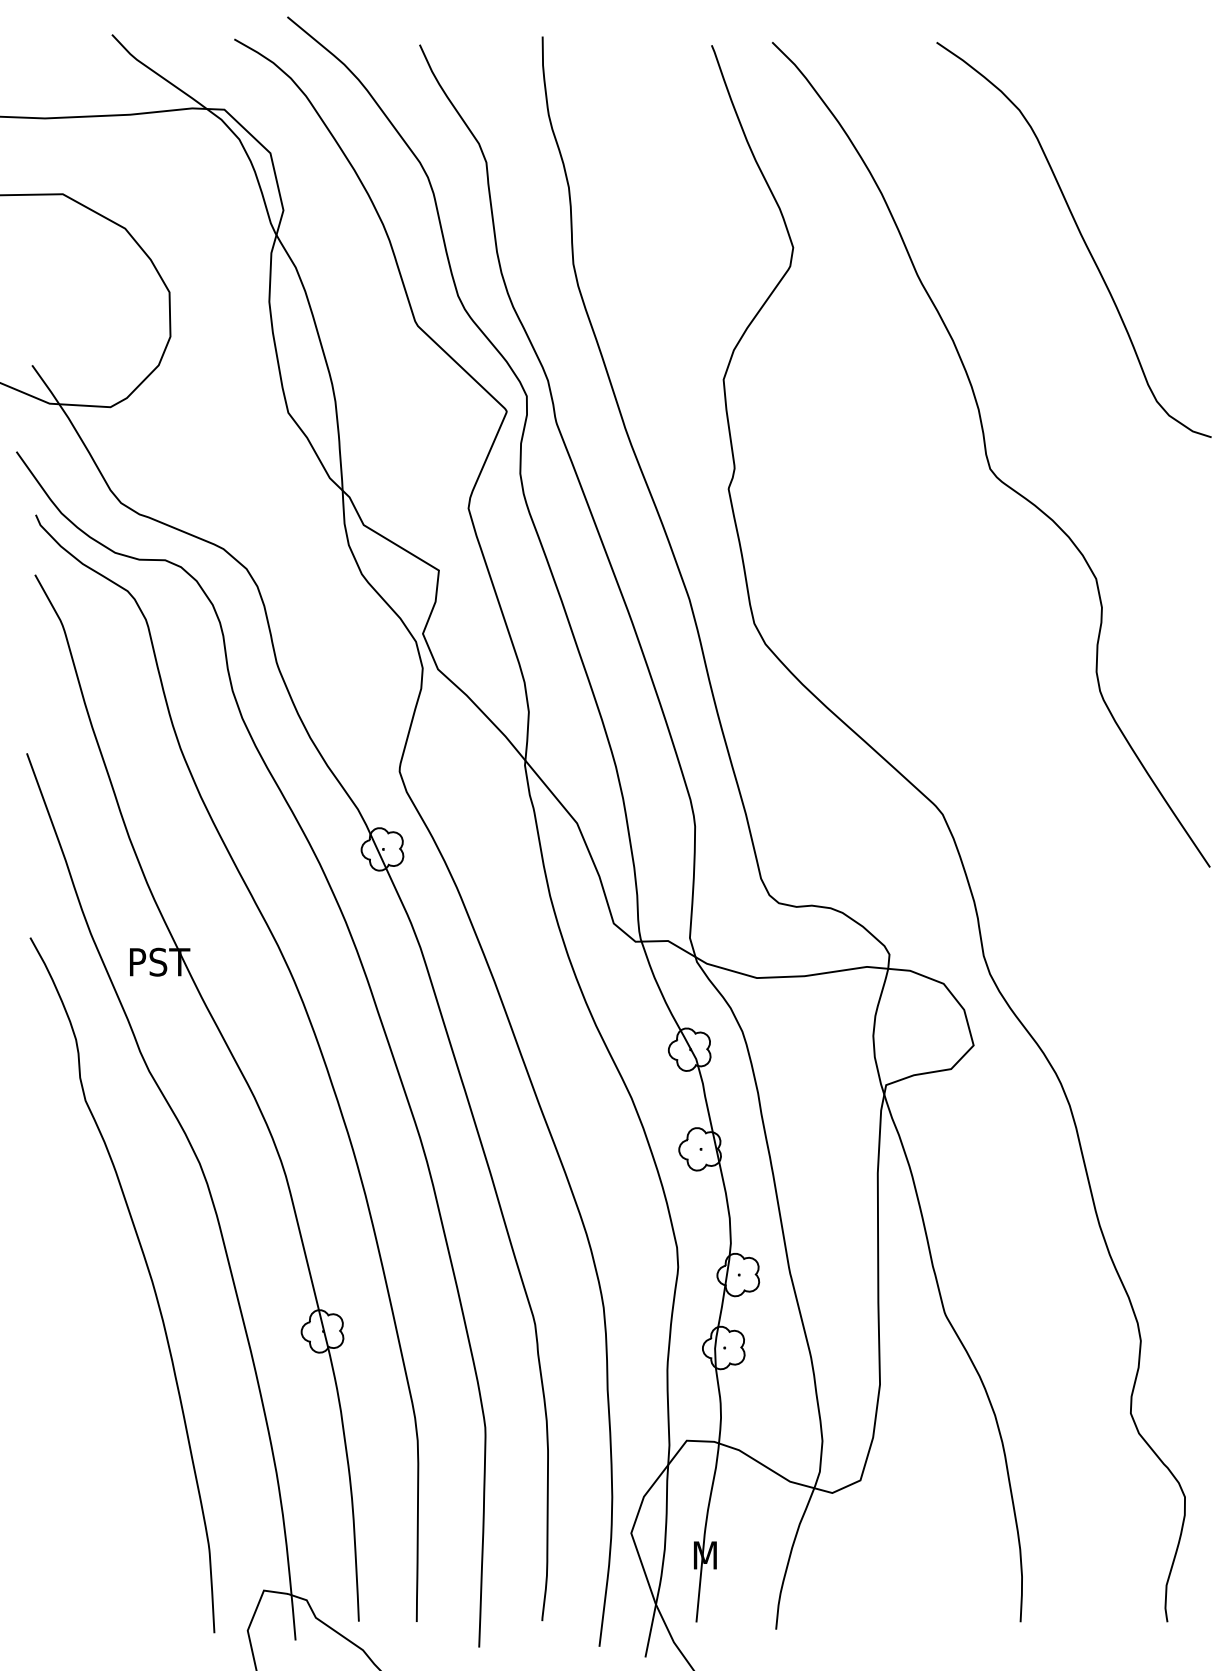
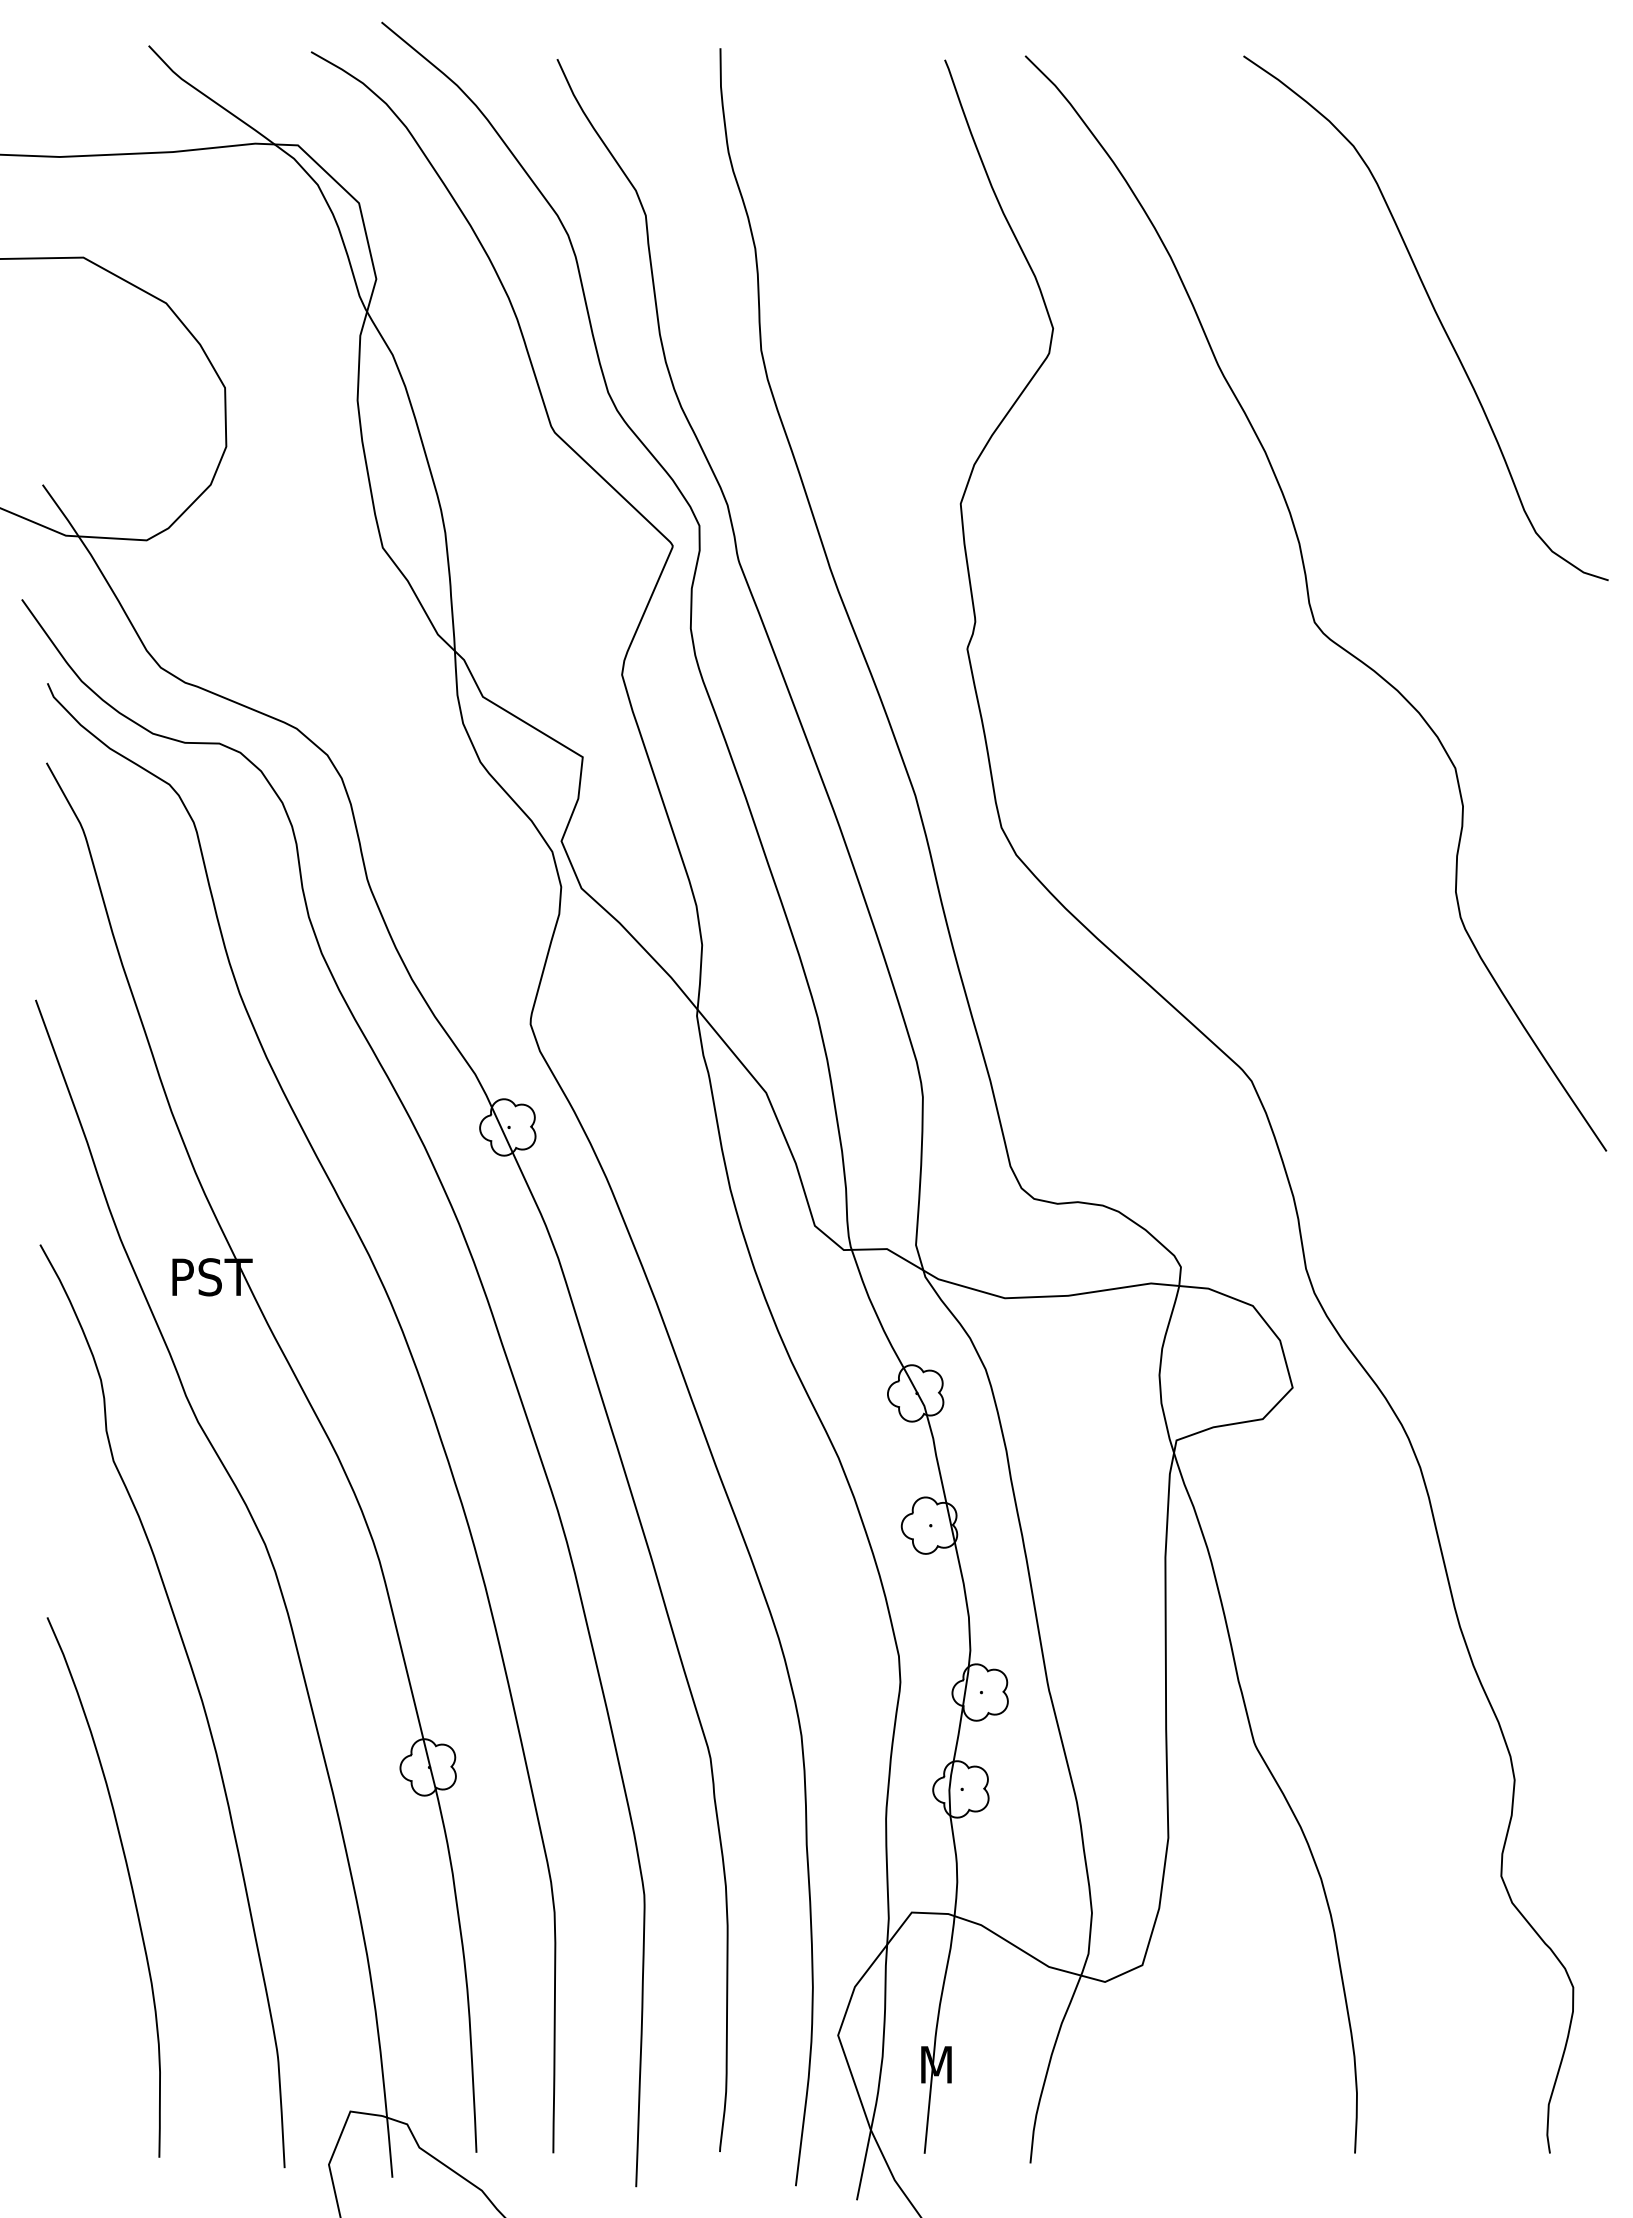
curve: (97, 1417) -> (129, 1881), added

